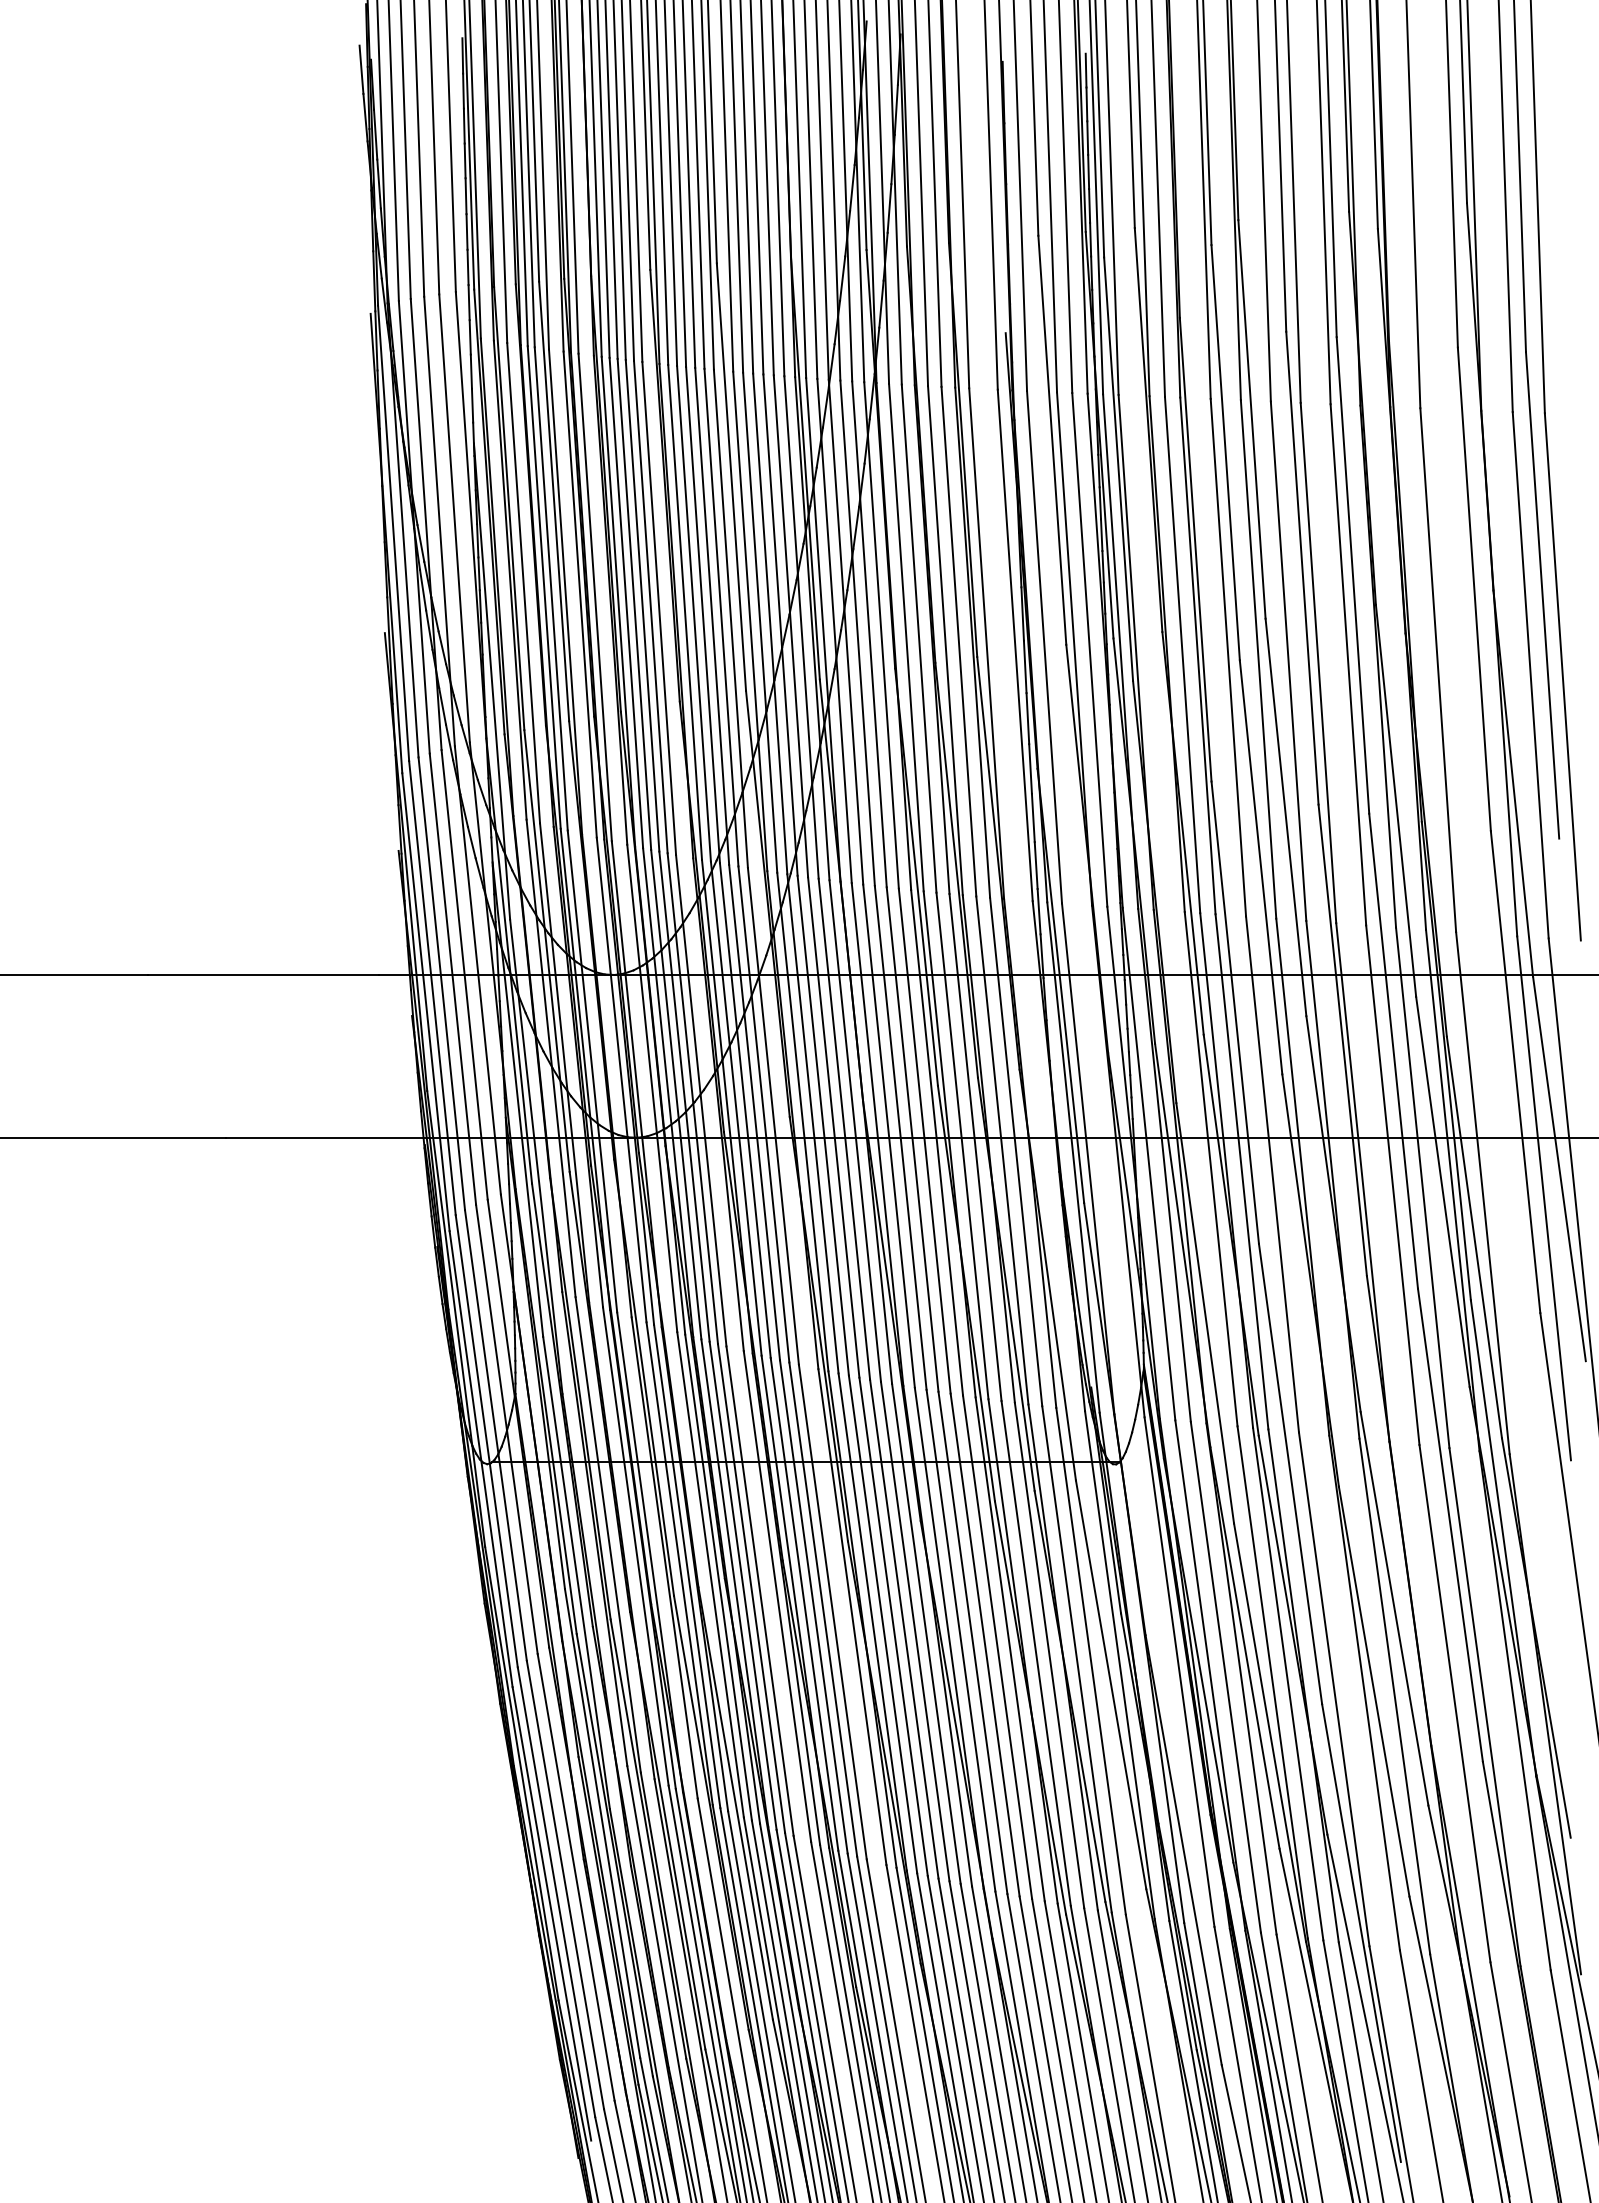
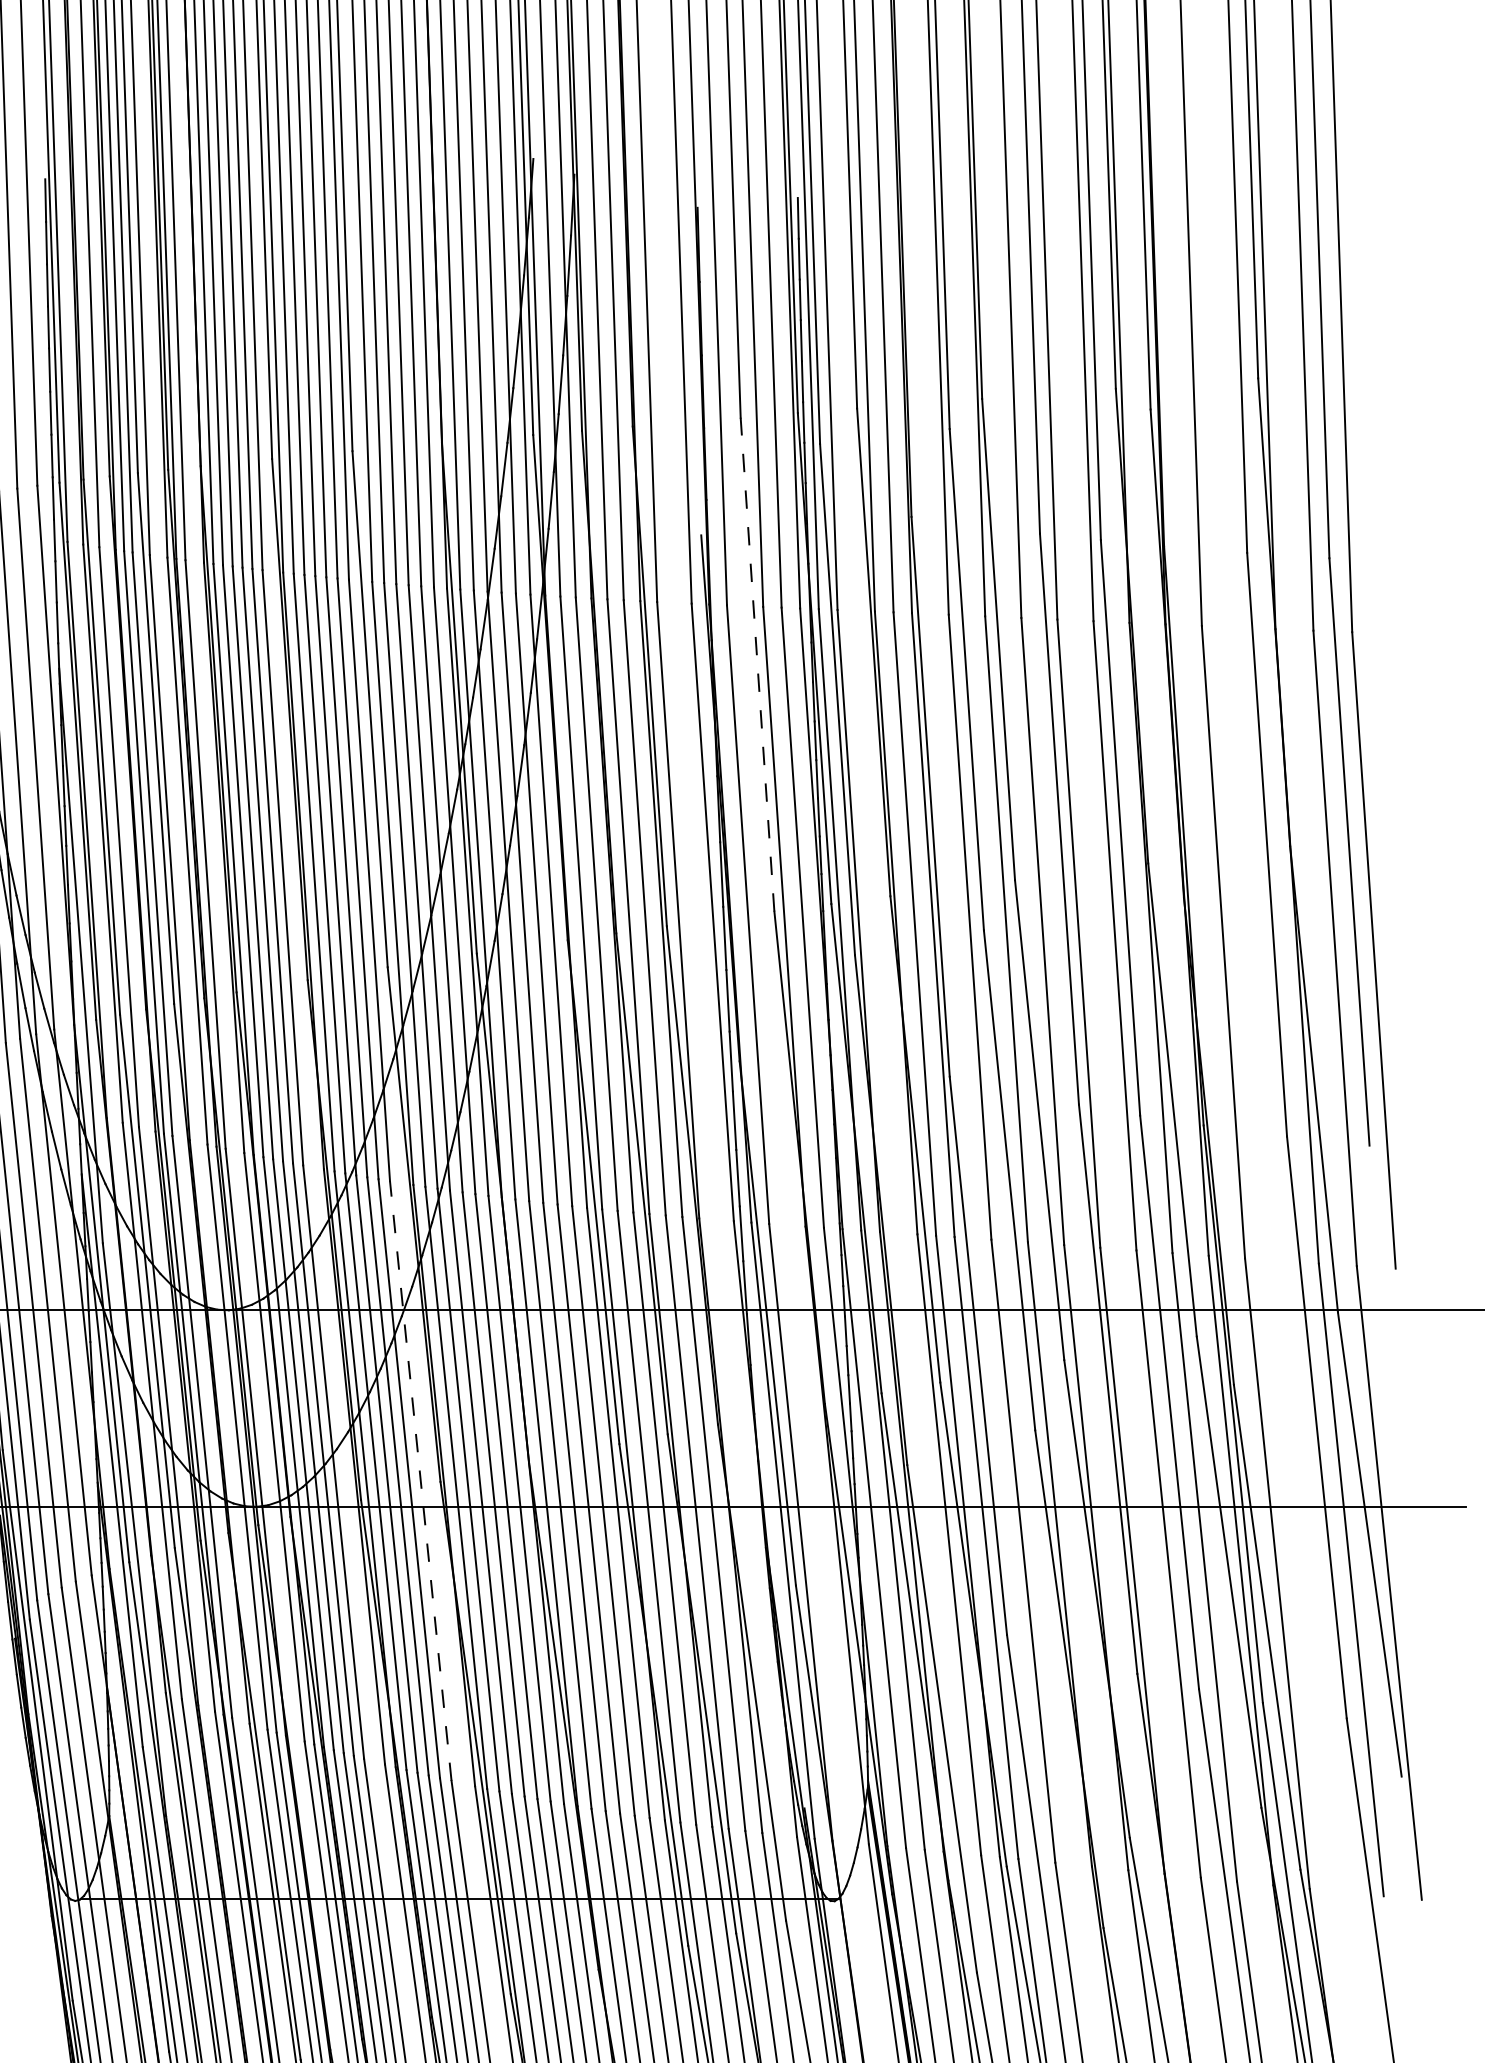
line: (1052, 440) -> (757, 664), solid -> dashed
line: (773, 1116) -> (420, 1481), solid -> dashed

